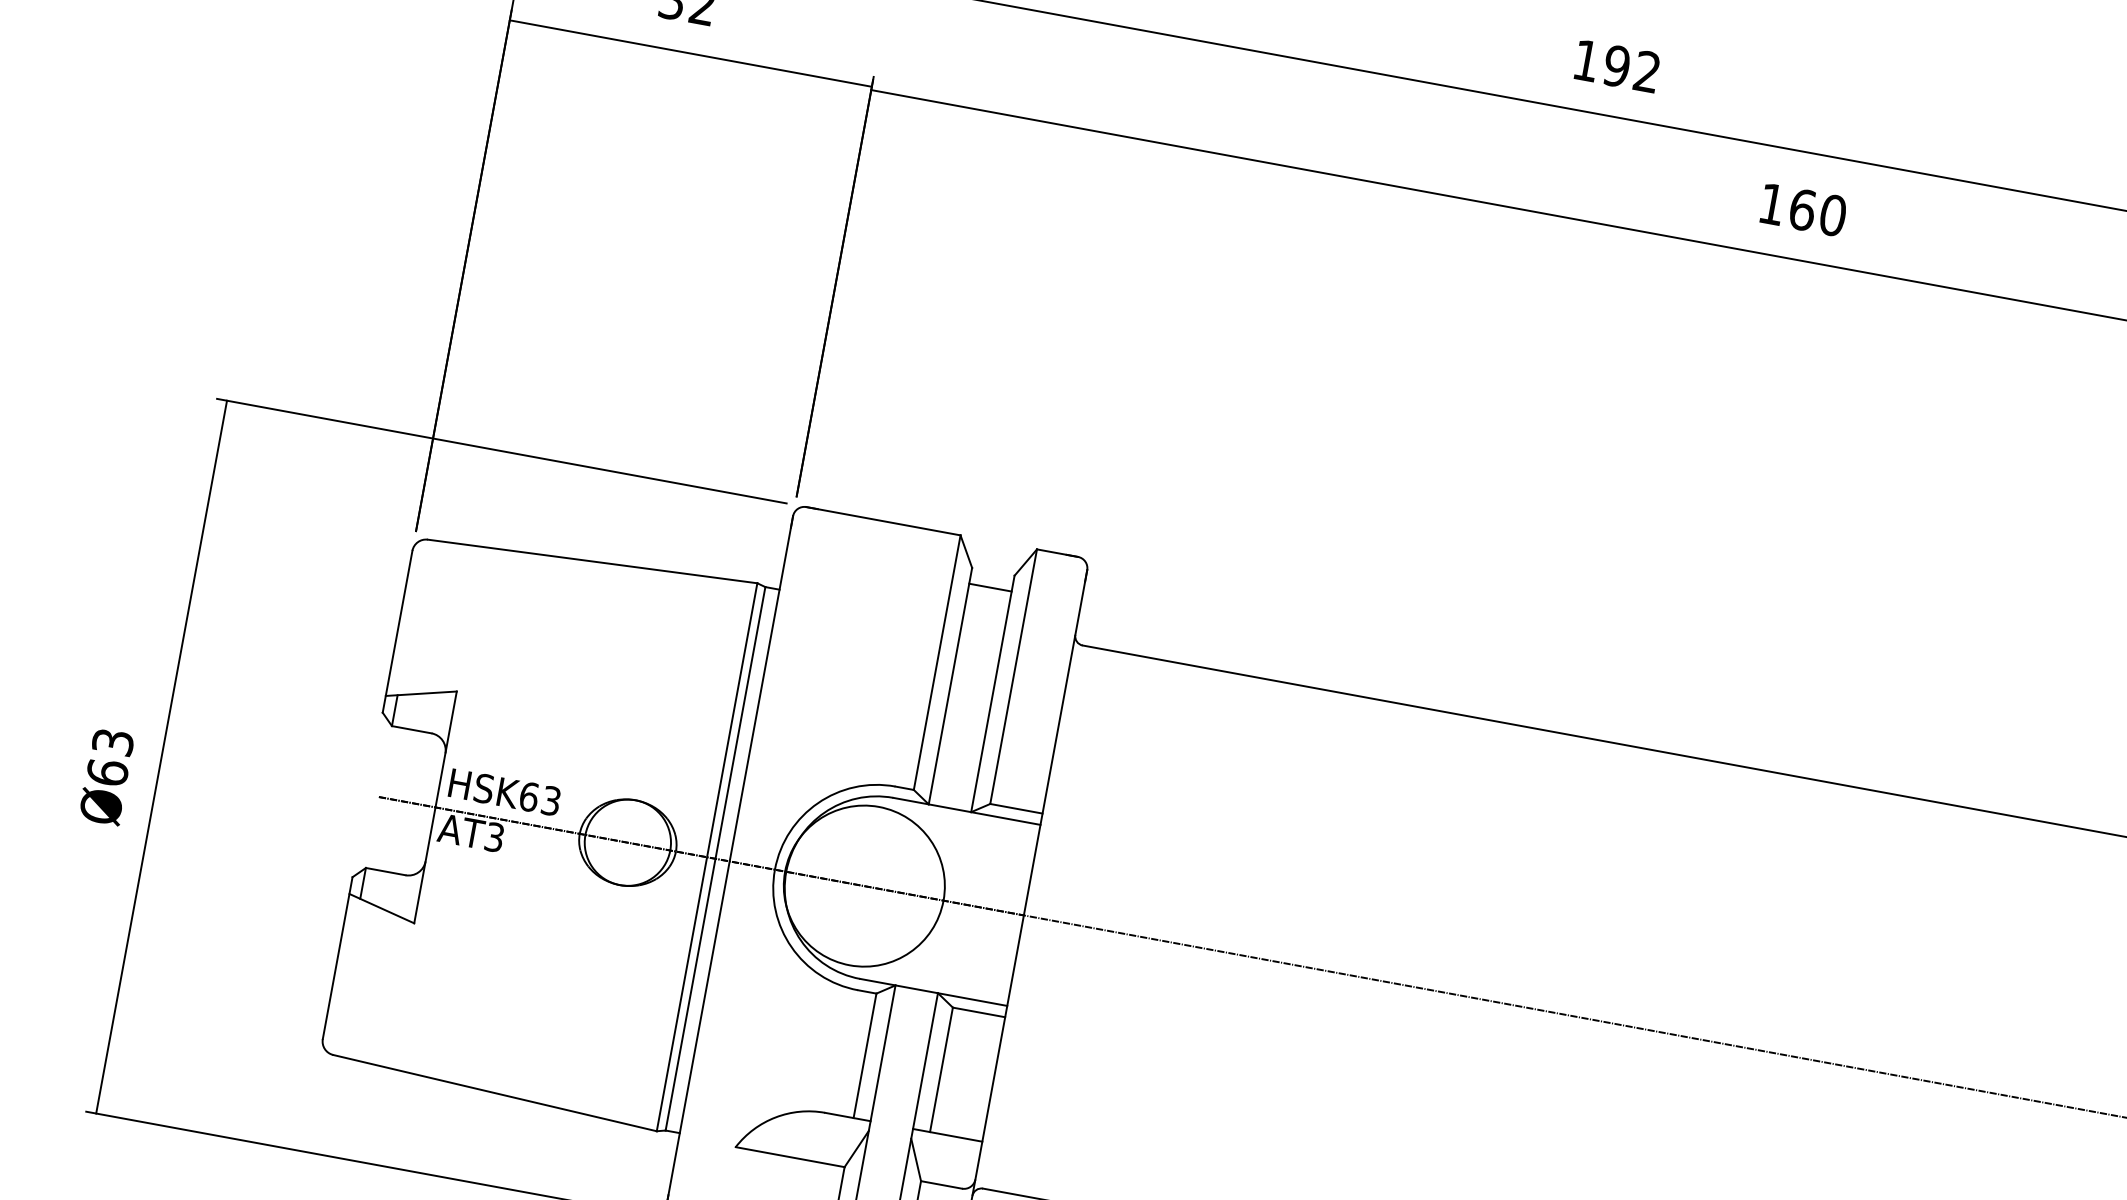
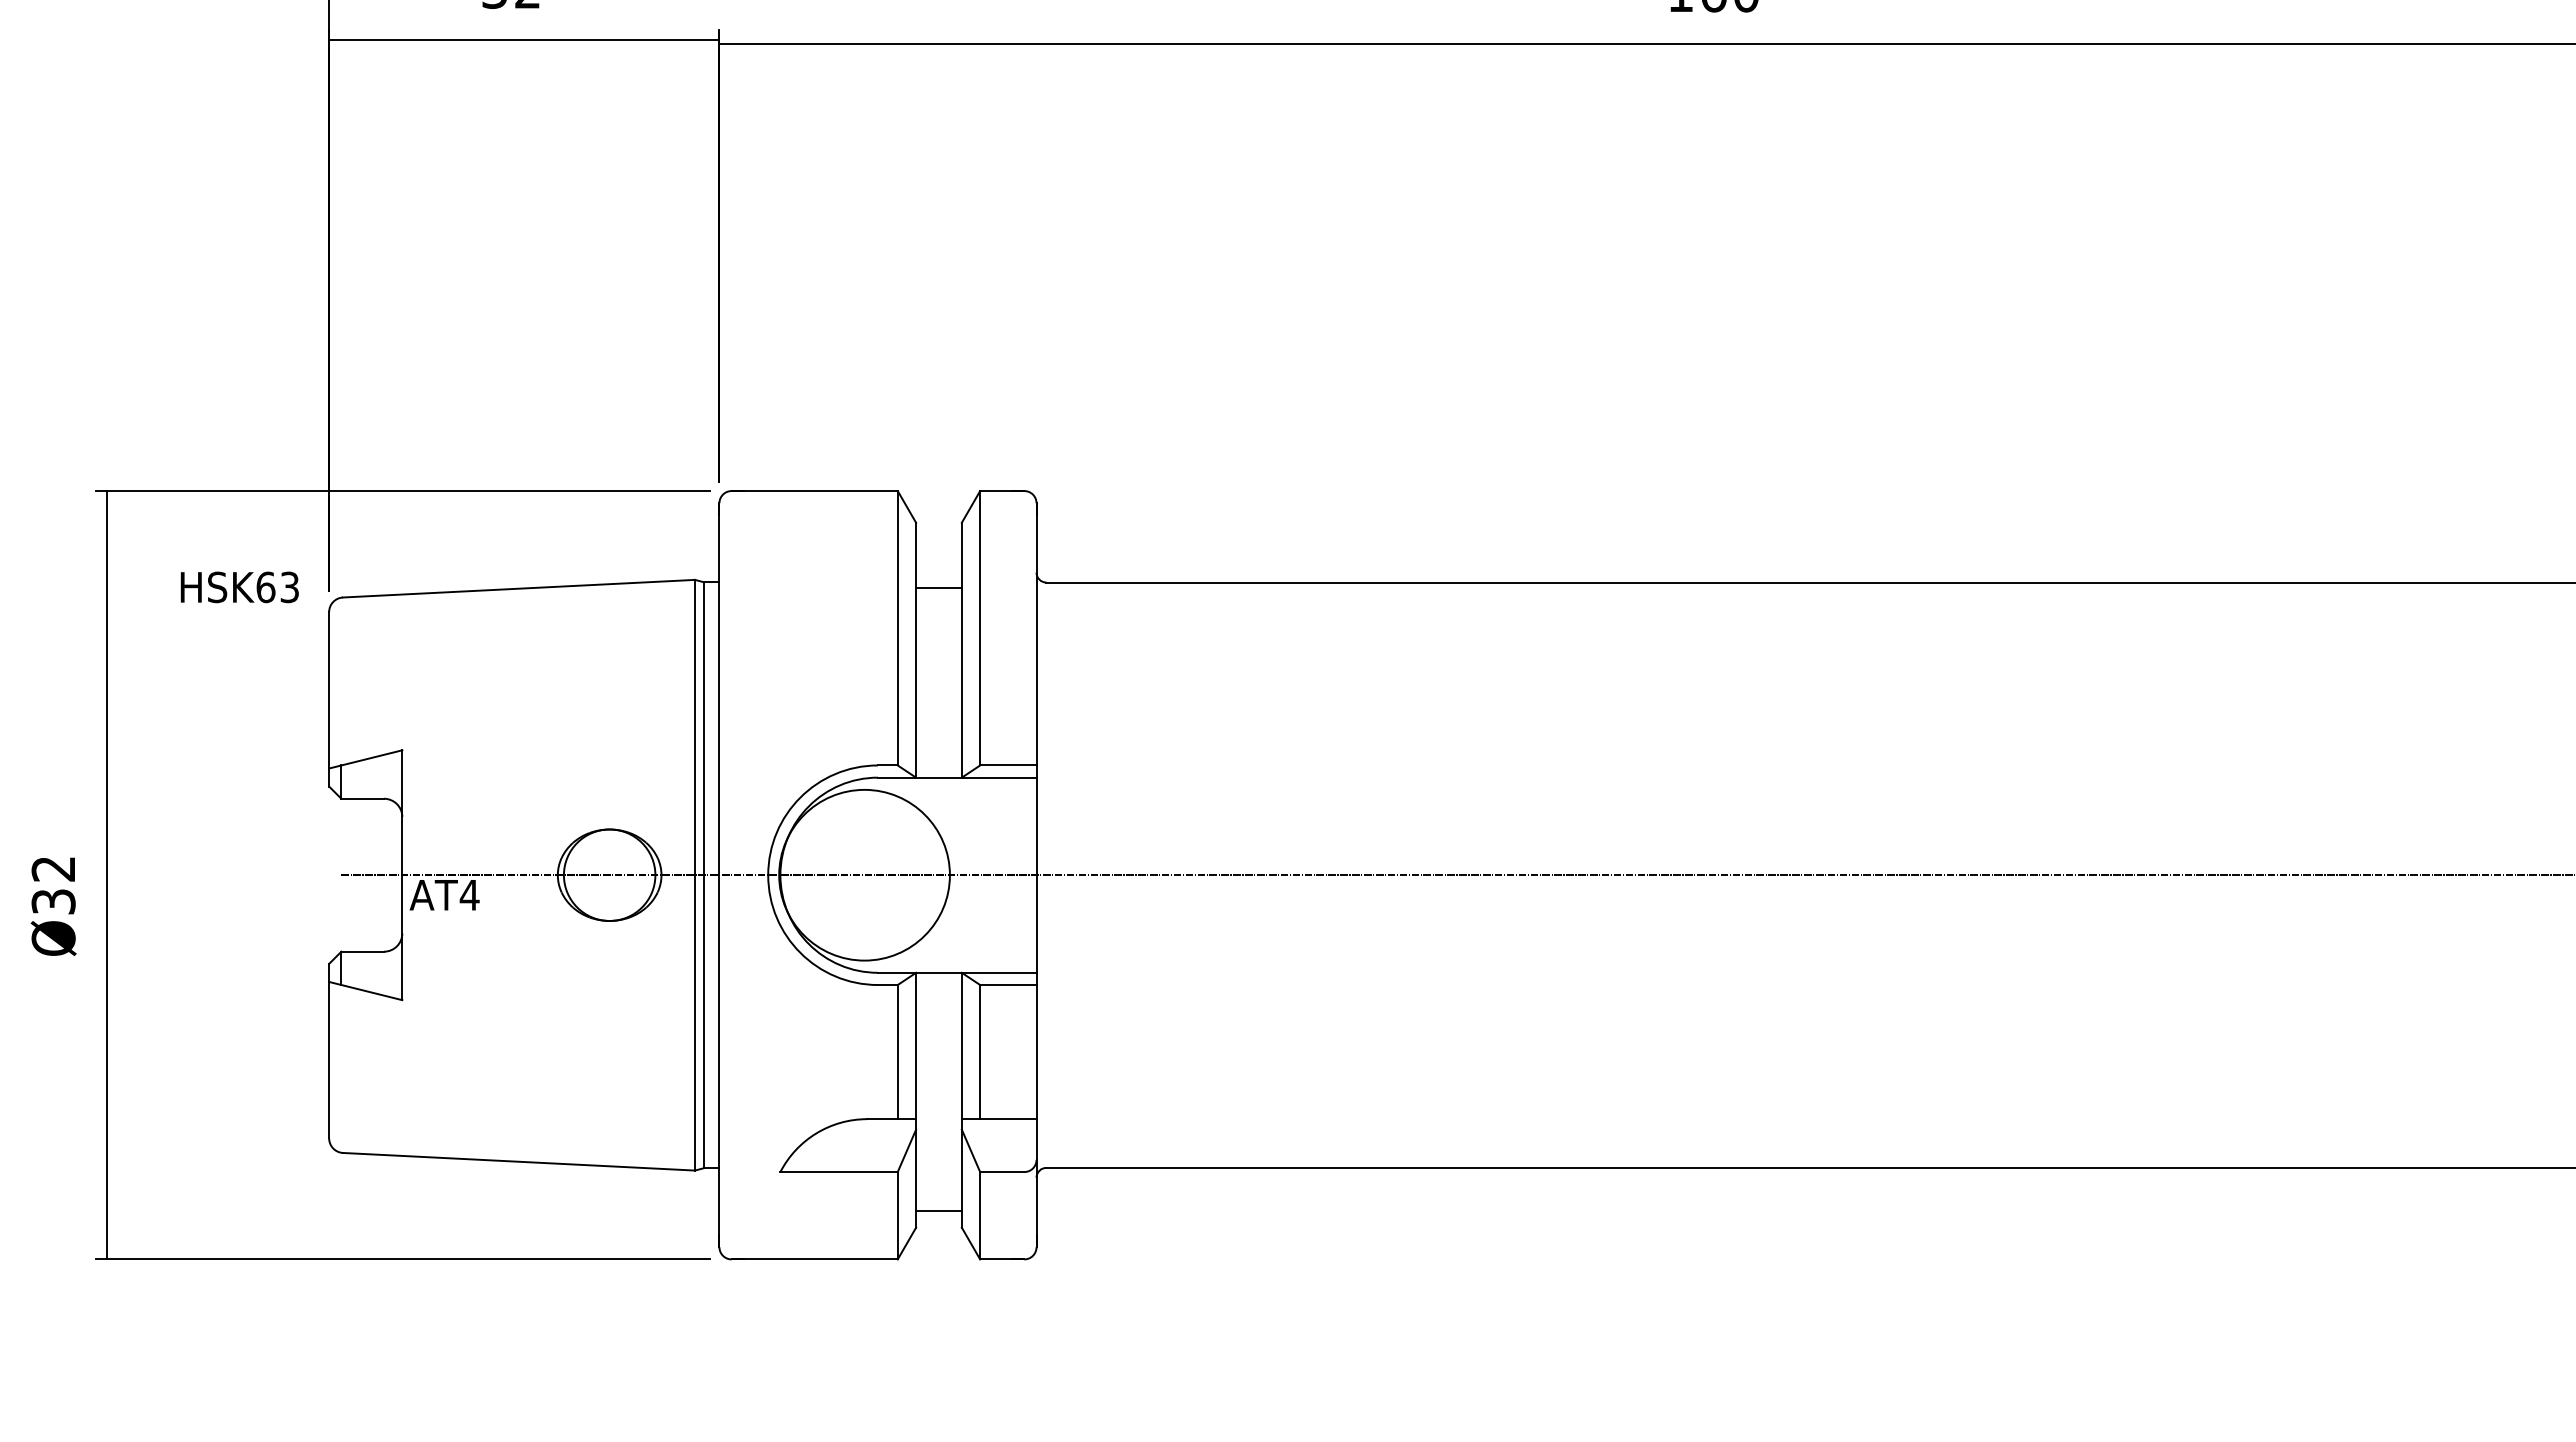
line: (990, 587) -> (938, 587), moved
text: (110, 757) -> (53, 885), Ø63 -> Ø32
text: (504, 792) -> (239, 587), moved
text: (494, 836) -> (469, 894), AT3 -> AT4

